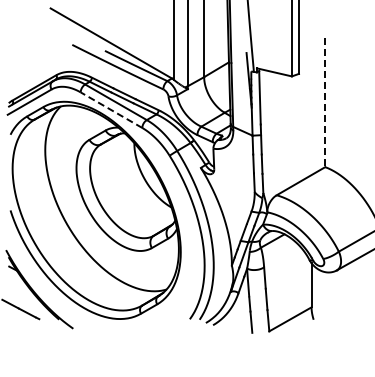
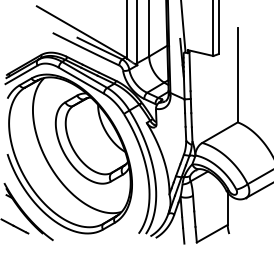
line: (325, 102) -> (237, 75), dashed -> solid
line: (111, 110) -> (81, 80), dashed -> solid

